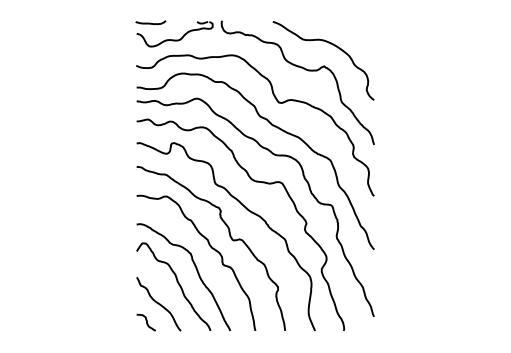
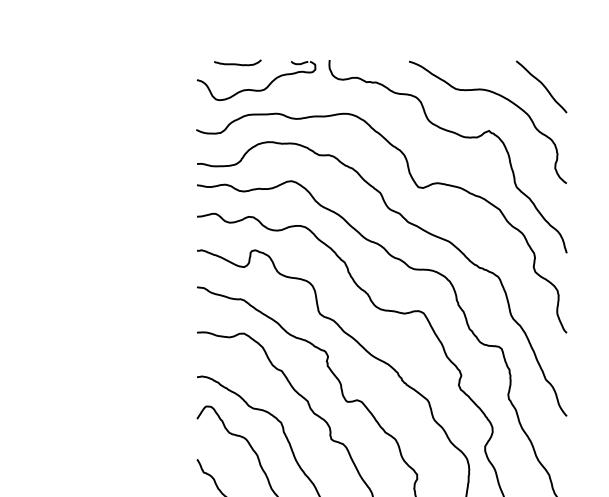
curve: (150, 22) -> (237, 62), moved
curve: (358, 37) -> (542, 85), added

